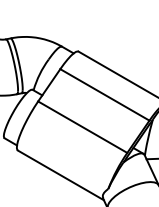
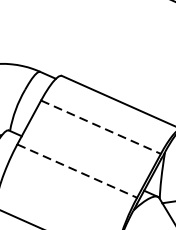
line: (105, 95) -> (101, 127), solid -> dashed
line: (83, 127) -> (78, 171), solid -> dashed

